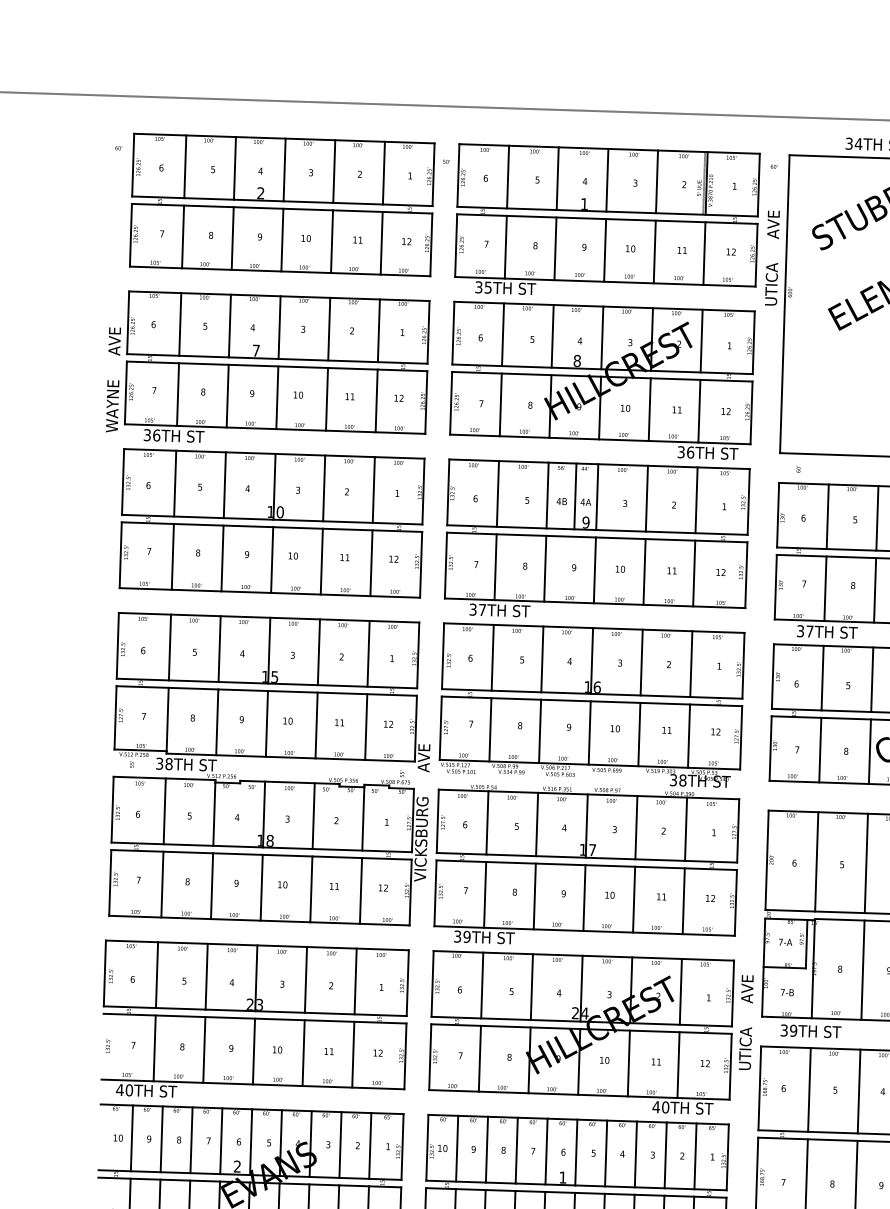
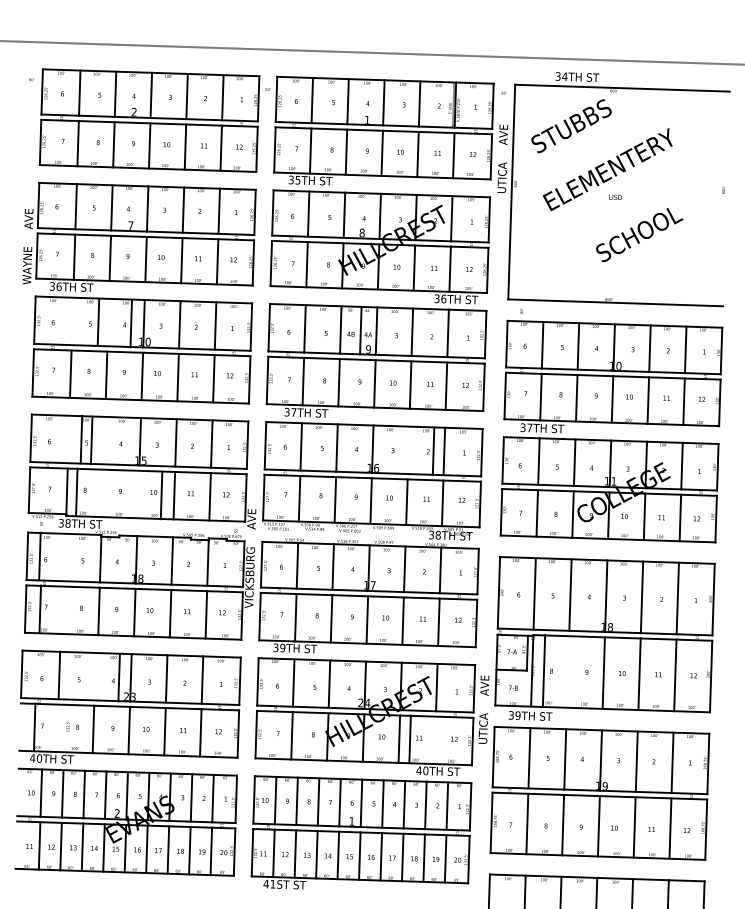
line: (175, 483) -> (98, 322), moved
line: (225, 485) -> (131, 323), moved
line: (169, 647) -> (91, 440), moved
line: (219, 648) -> (81, 439), moved
line: (641, 662) -> (433, 451), moved
line: (216, 722) -> (76, 492), moved
line: (266, 723) -> (161, 495), moved
line: (164, 811) -> (39, 556), moved
line: (162, 884) -> (40, 609), moved
line: (862, 969) -> (543, 670), moved
line: (205, 976) -> (118, 677), moved
text: (107, 1045) -> (67, 726), moved
line: (154, 1048) -> (34, 727), moved
line: (677, 1065) -> (409, 739), moved

